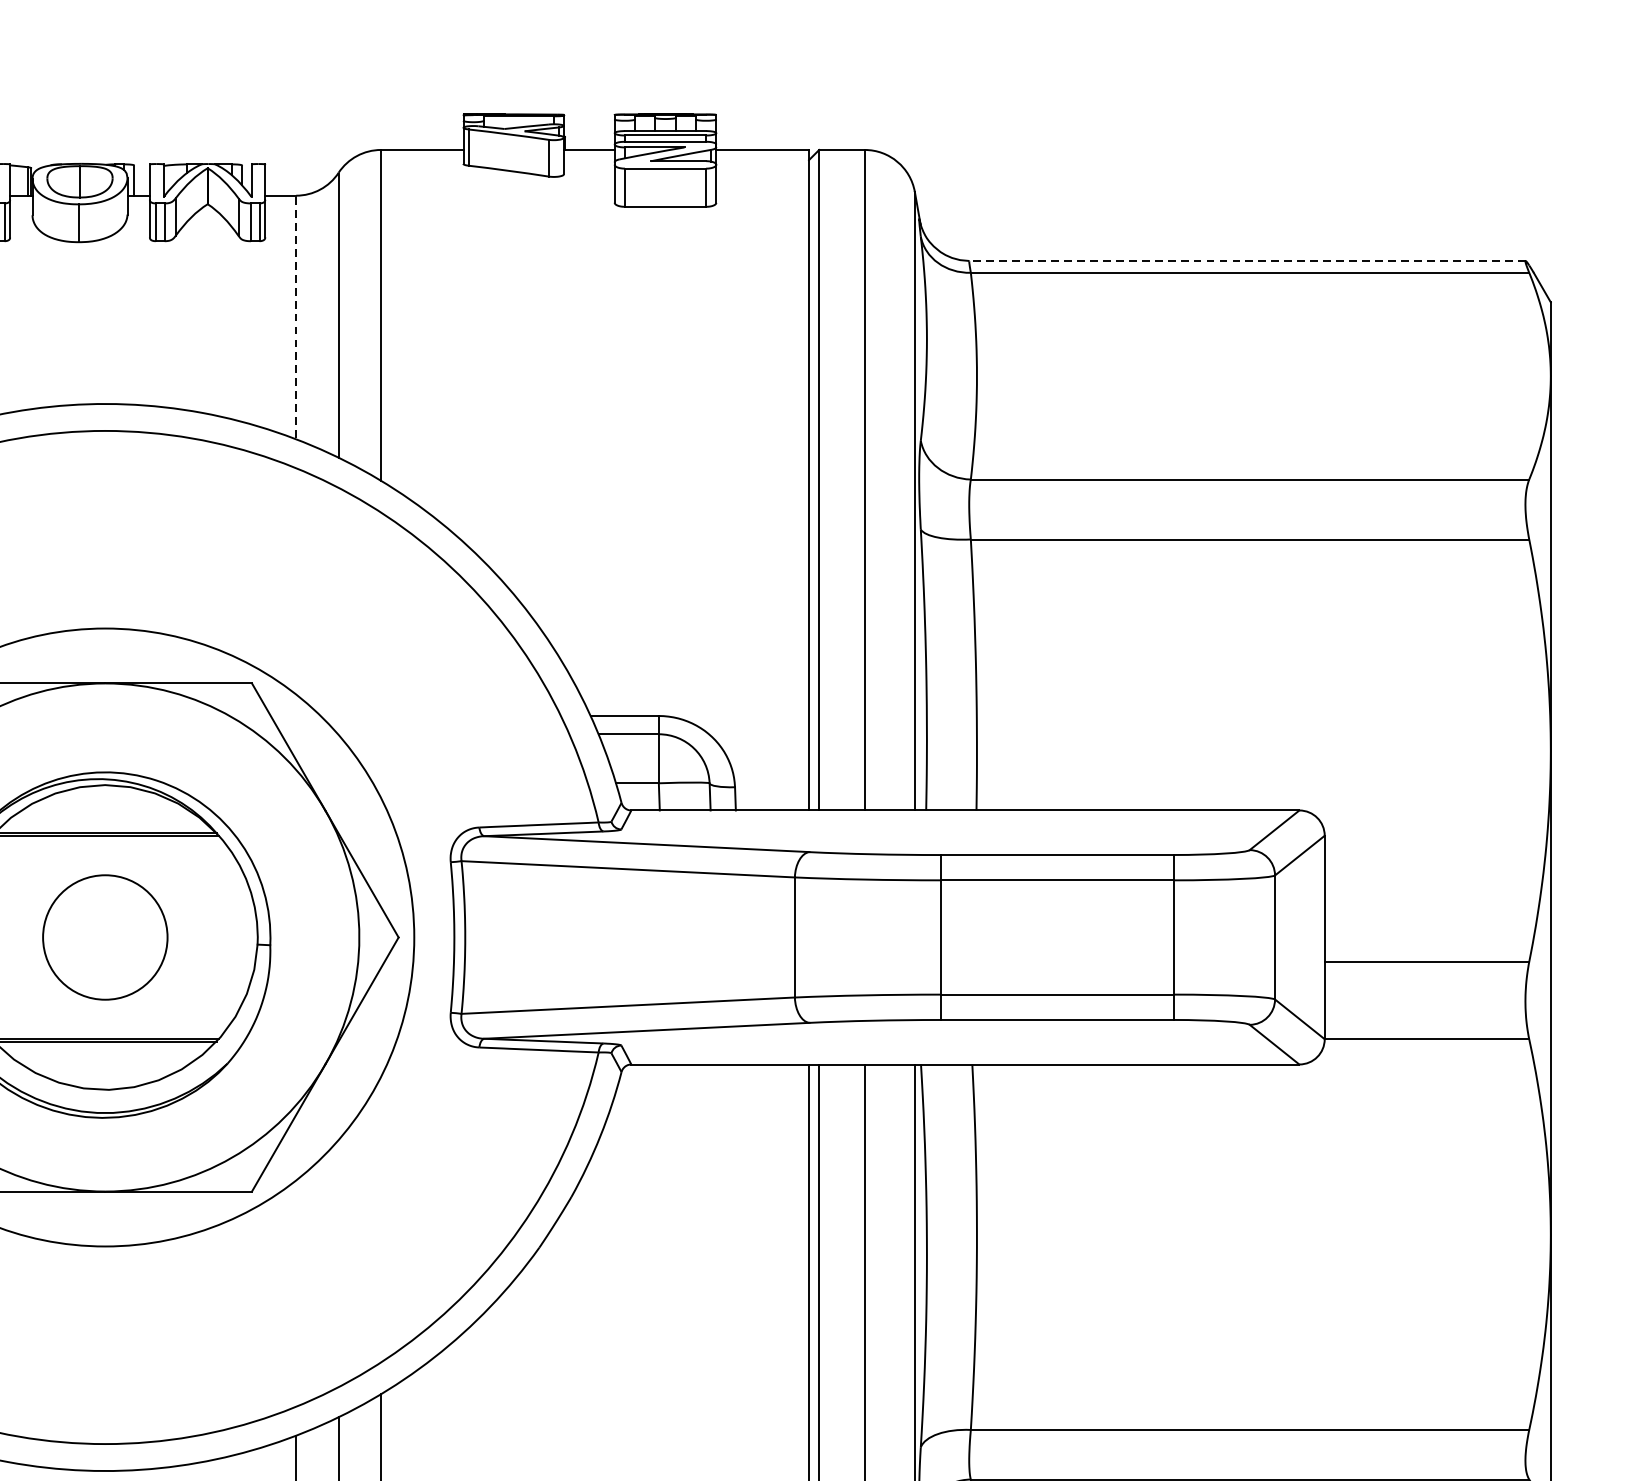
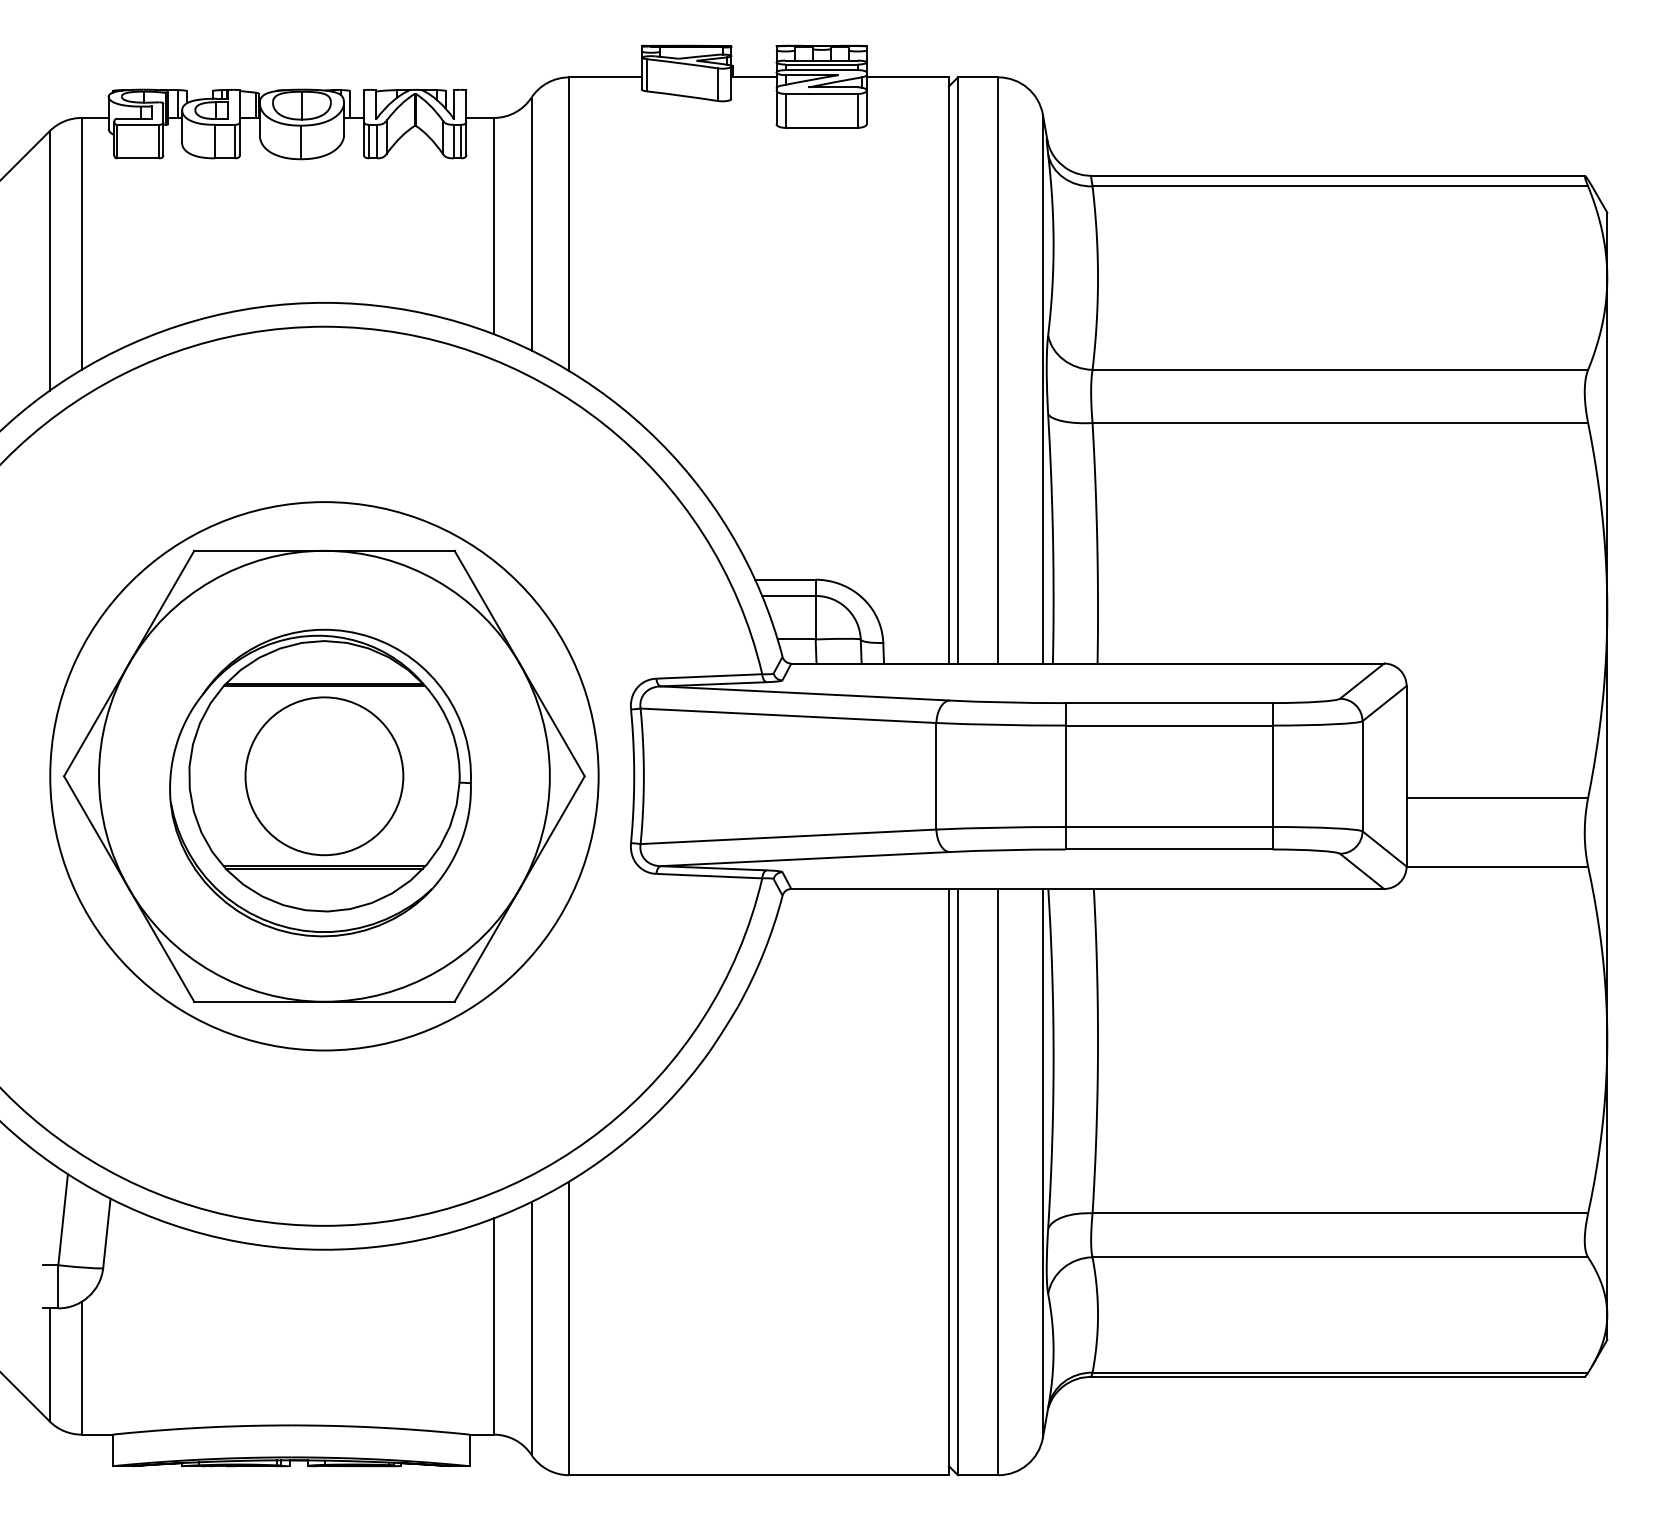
line: (1247, 260) -> (1338, 175), dashed -> solid
line: (295, 317) -> (493, 226), dashed -> solid
circle: (105, 937) -> (324, 776), size x1.43

